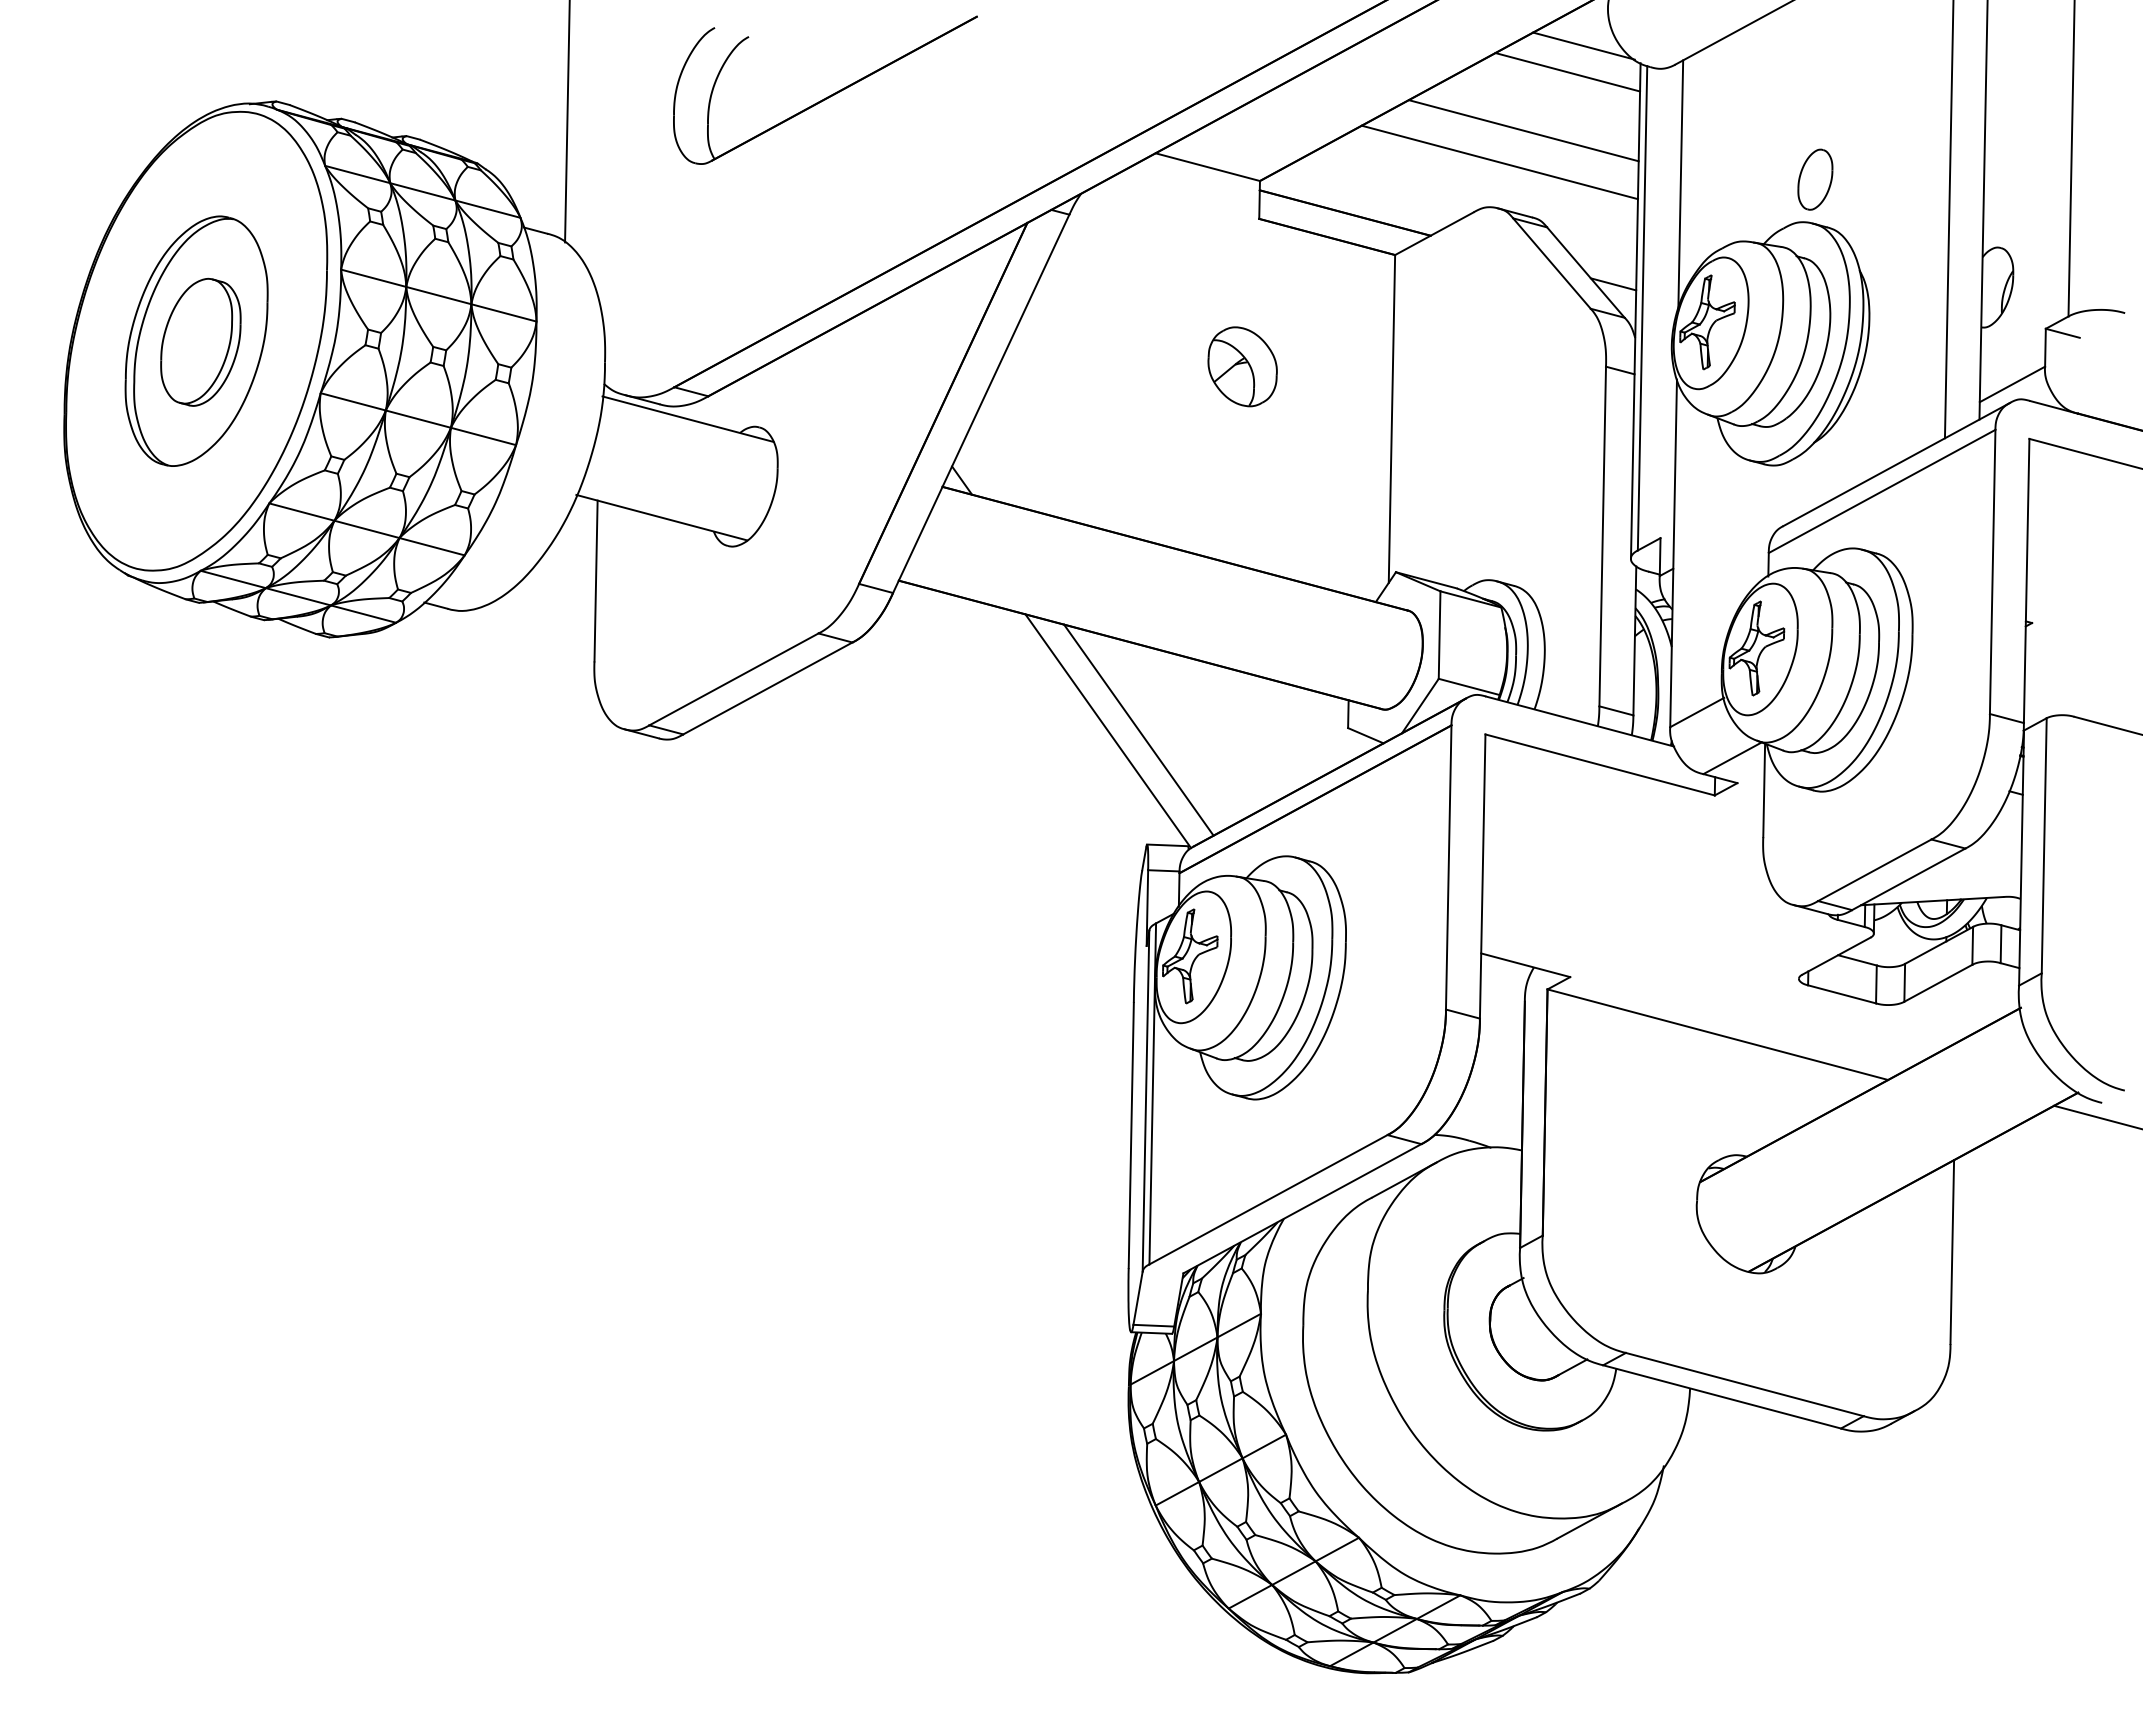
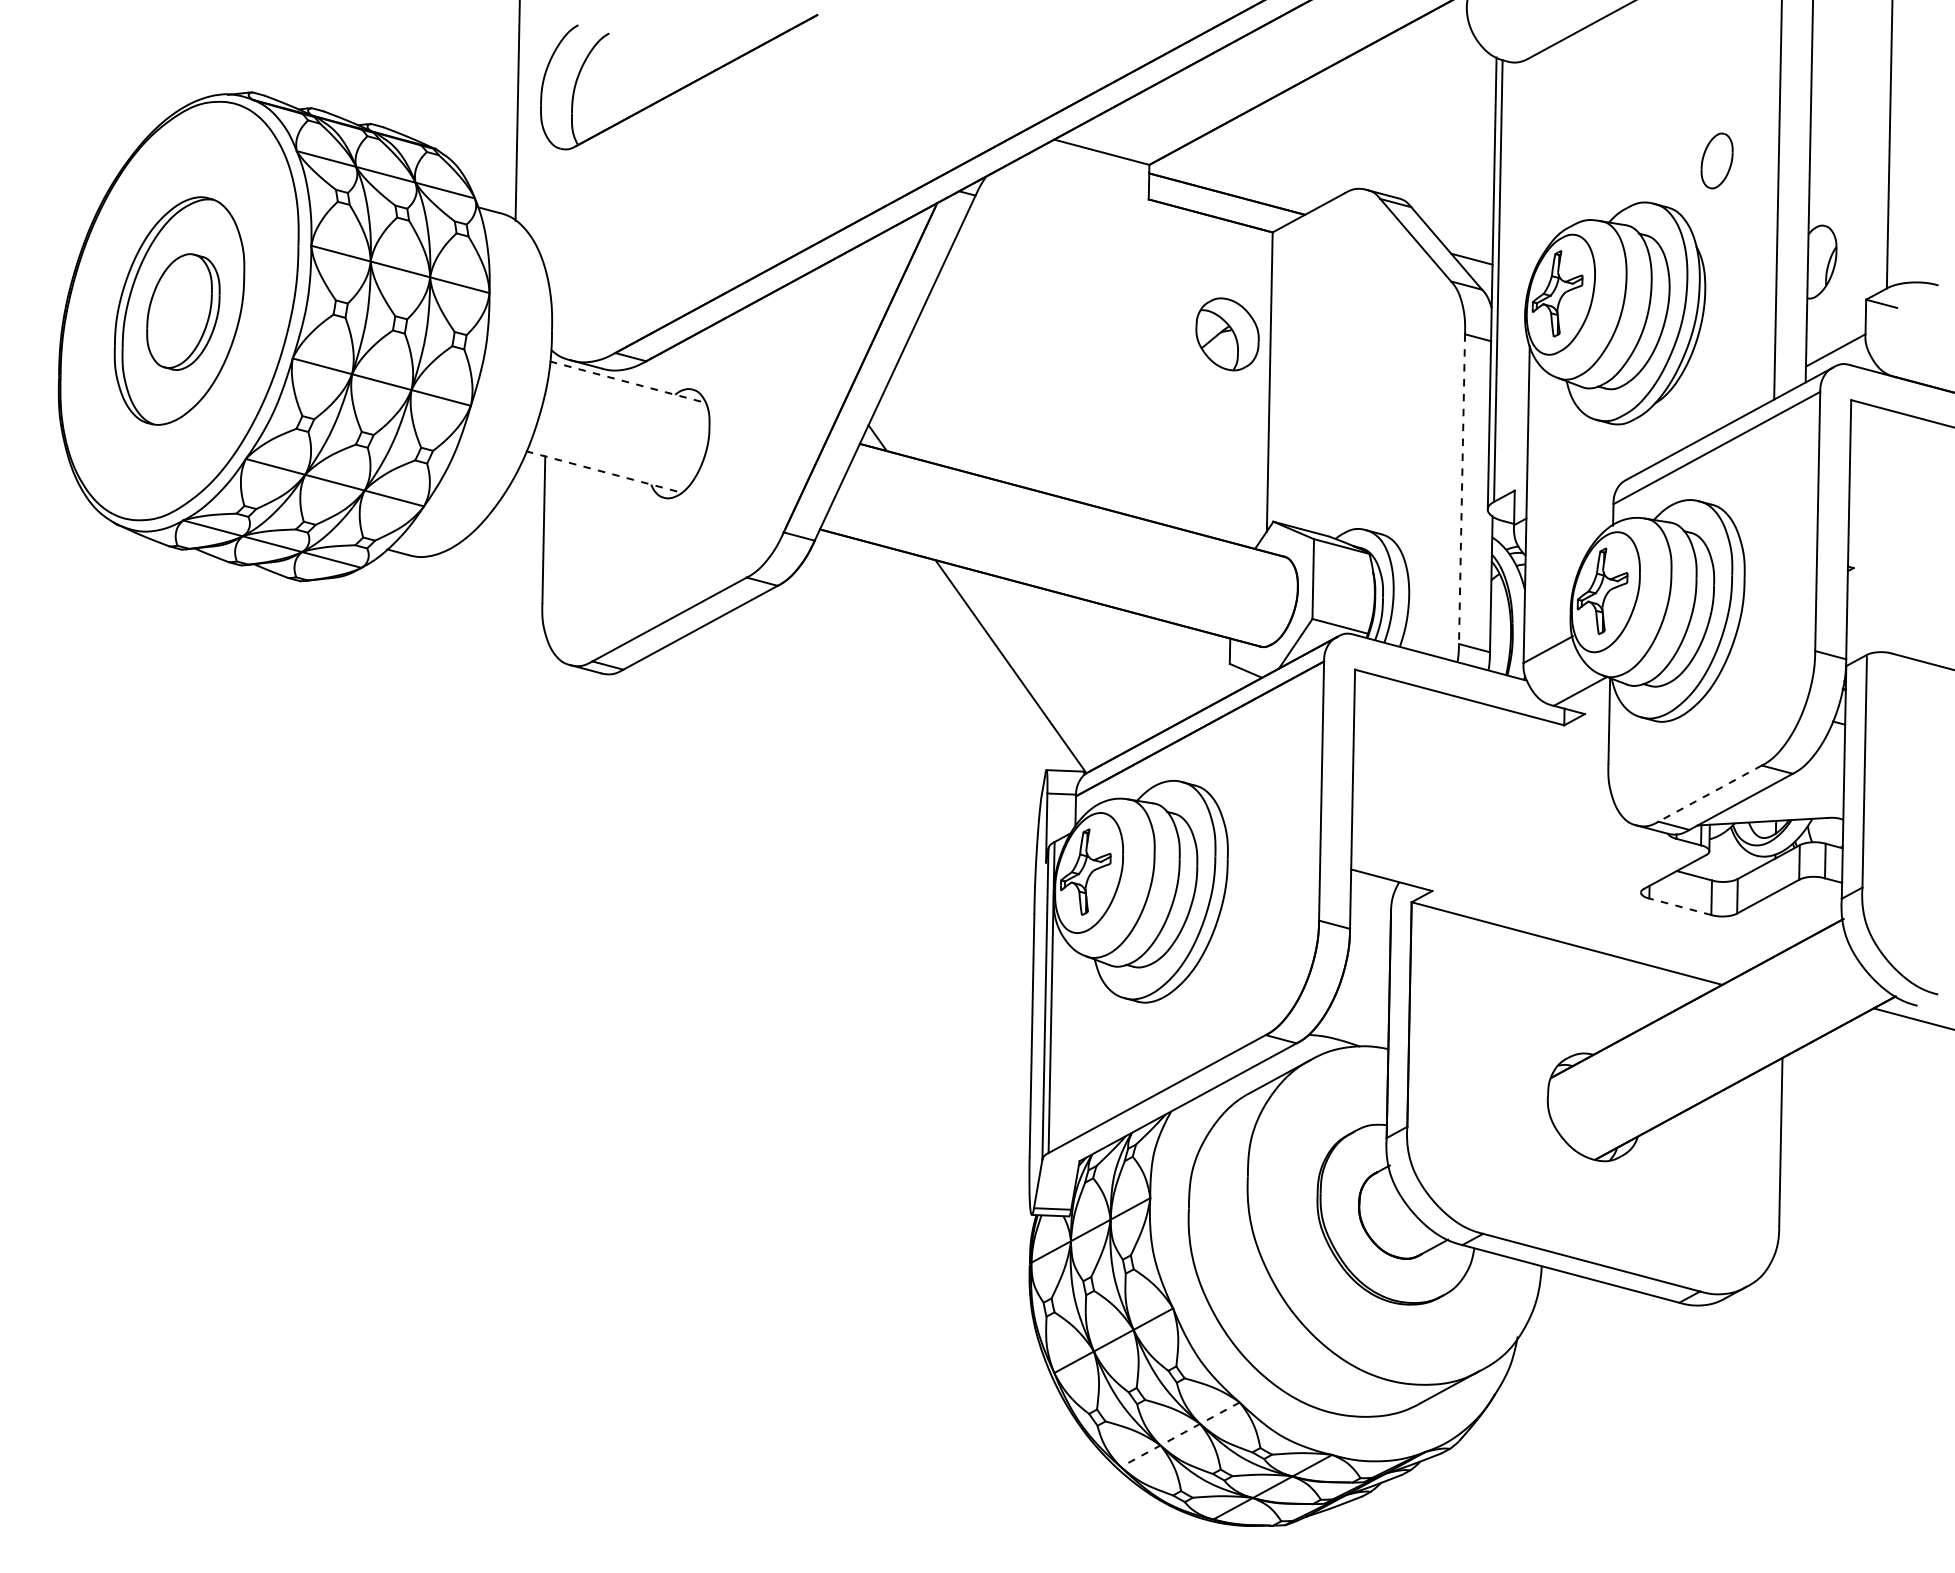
line: (1583, 45) -> (1444, 41), removed
line: (1567, 72) -> (1429, 65), removed
part: (829, 95) -> (682, 86), moved
line: (1523, 130) -> (1389, 118), removed
line: (1499, 162) -> (1367, 148), removed
part: (1815, 179) -> (1717, 160), moved
line: (1680, 185) -> (1532, 169), removed
part: (1242, 366) -> (1227, 334), moved
line: (688, 419) -> (628, 382), solid -> dashed
line: (662, 517) -> (604, 471), solid -> dashed
line: (1602, 536) -> (1461, 489), solid -> dashed
line: (1138, 729) -> (1038, 665), removed
line: (1874, 870) -> (1709, 793), solid -> dashed
line: (1841, 994) -> (1679, 906), solid -> dashed
line: (1293, 1573) -> (1179, 1435), solid -> dashed

